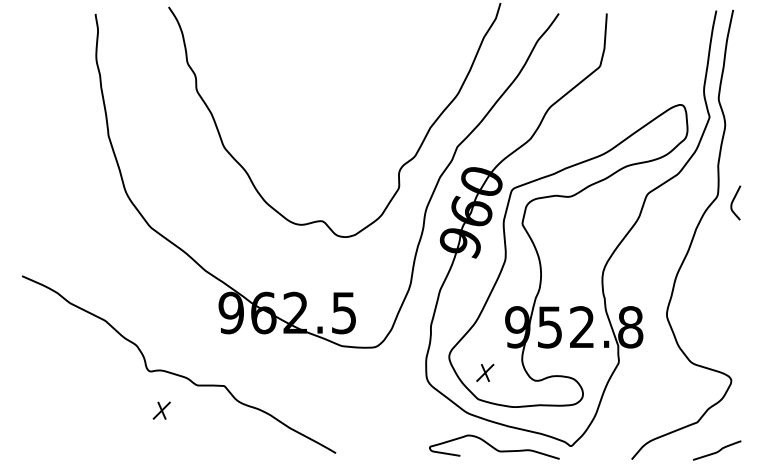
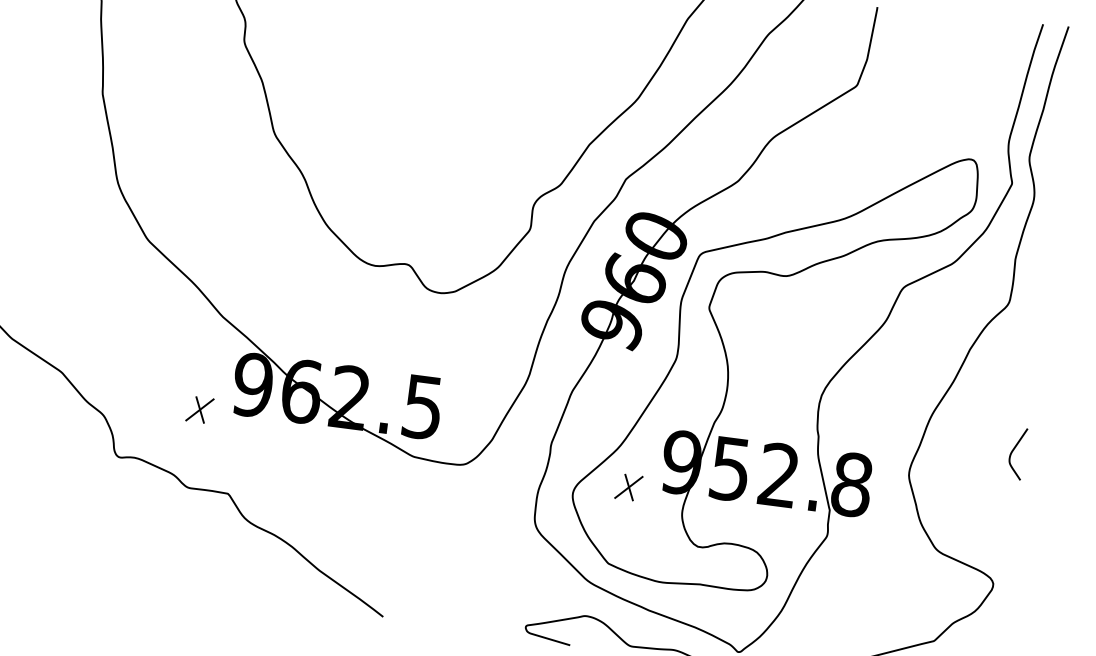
curve: (733, 202) -> (1013, 452), moved
part: (485, 372) -> (629, 486), moved
part: (161, 410) -> (199, 409), moved

